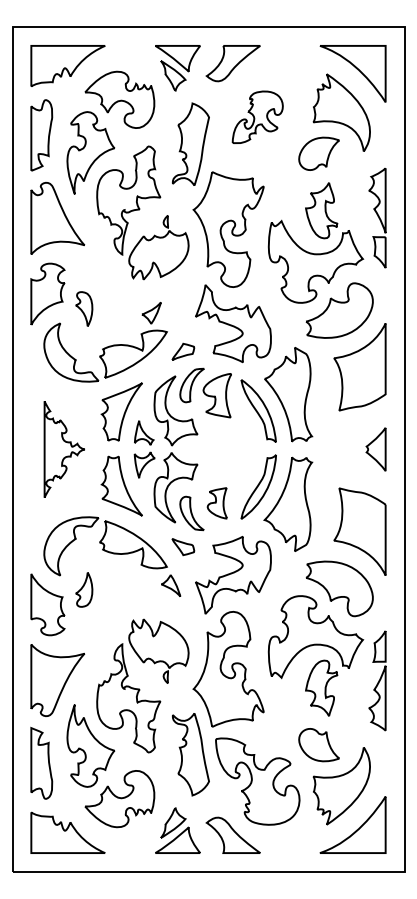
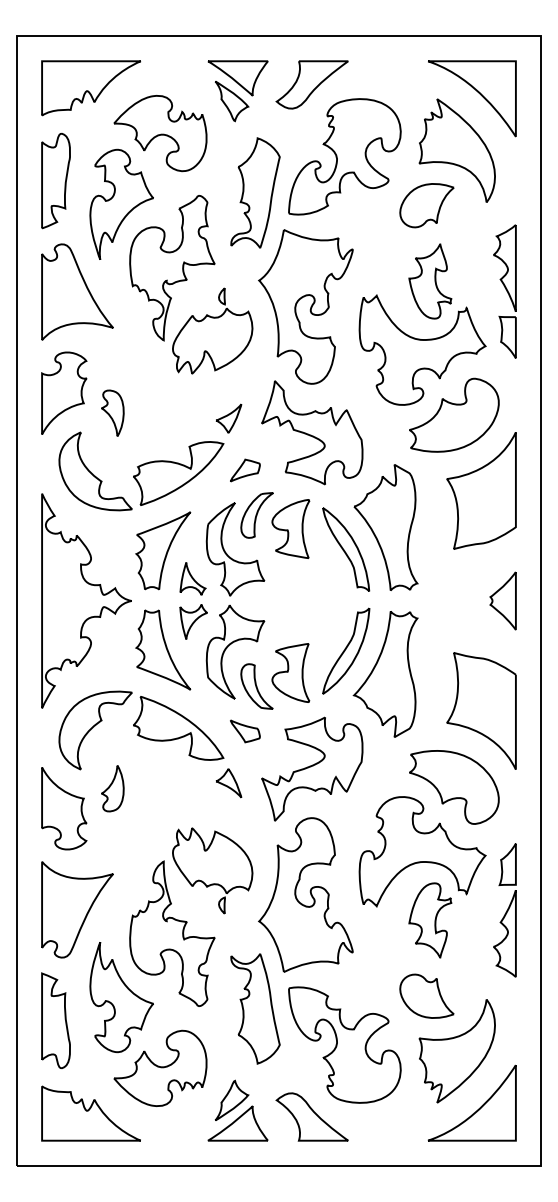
part: (257, 117) -> (344, 156), size x1.67
part: (151, 313) -> (228, 418), moved
part: (64, 449) -> (86, 600), size x1.67
part: (217, 502) -> (290, 672), size x1.43

